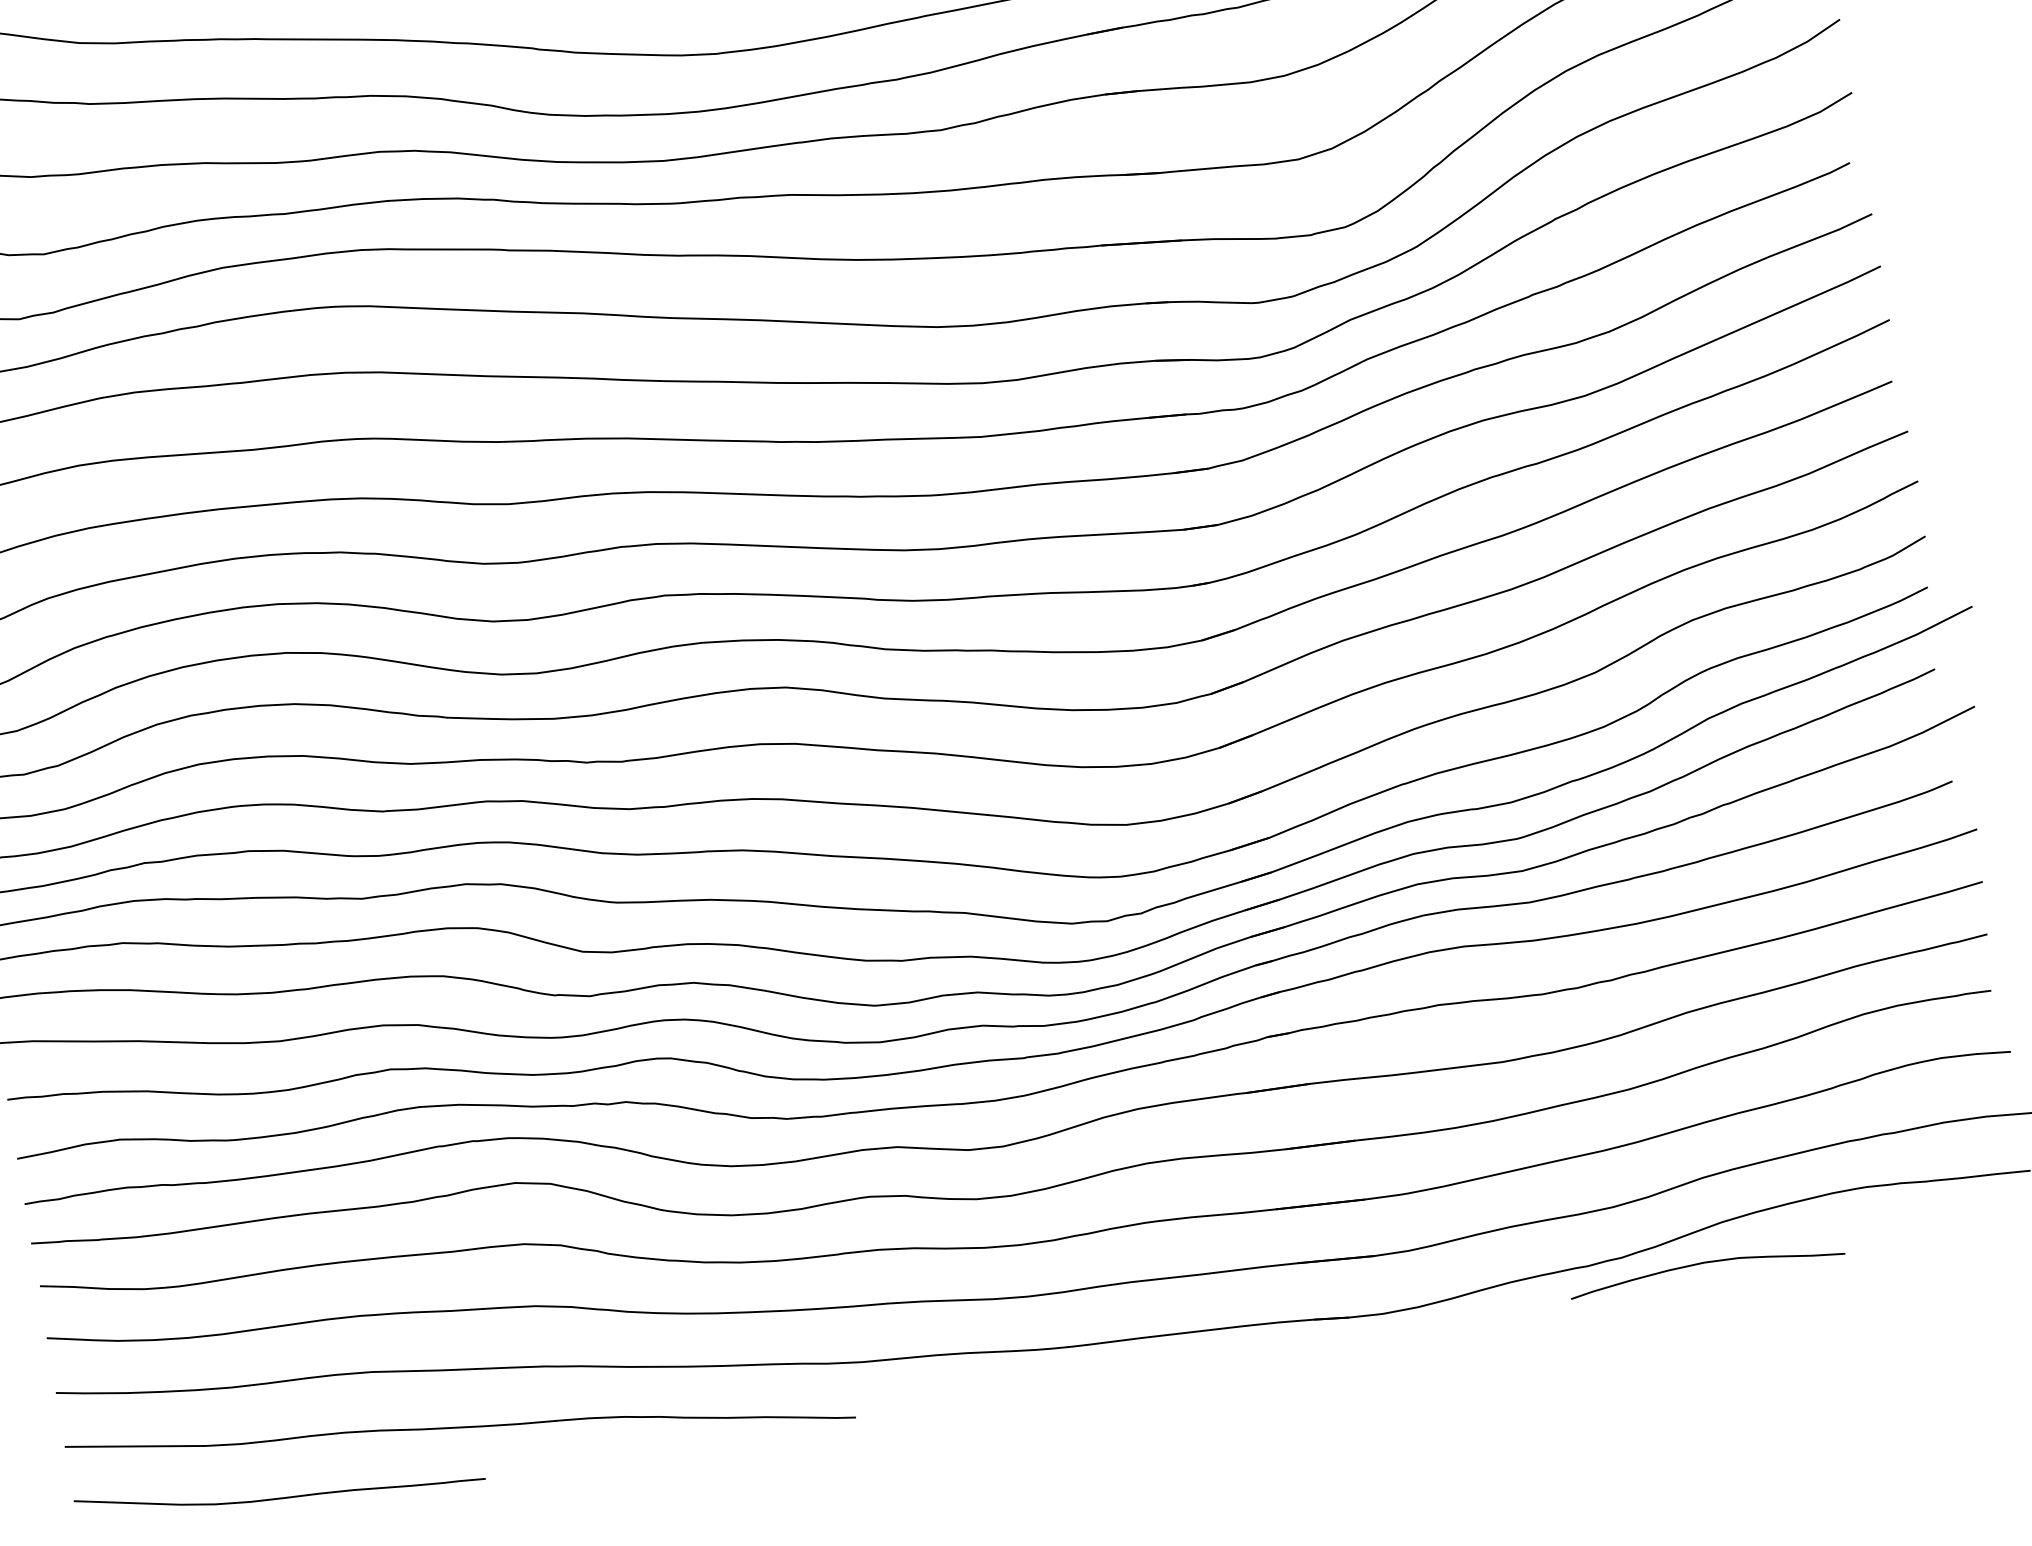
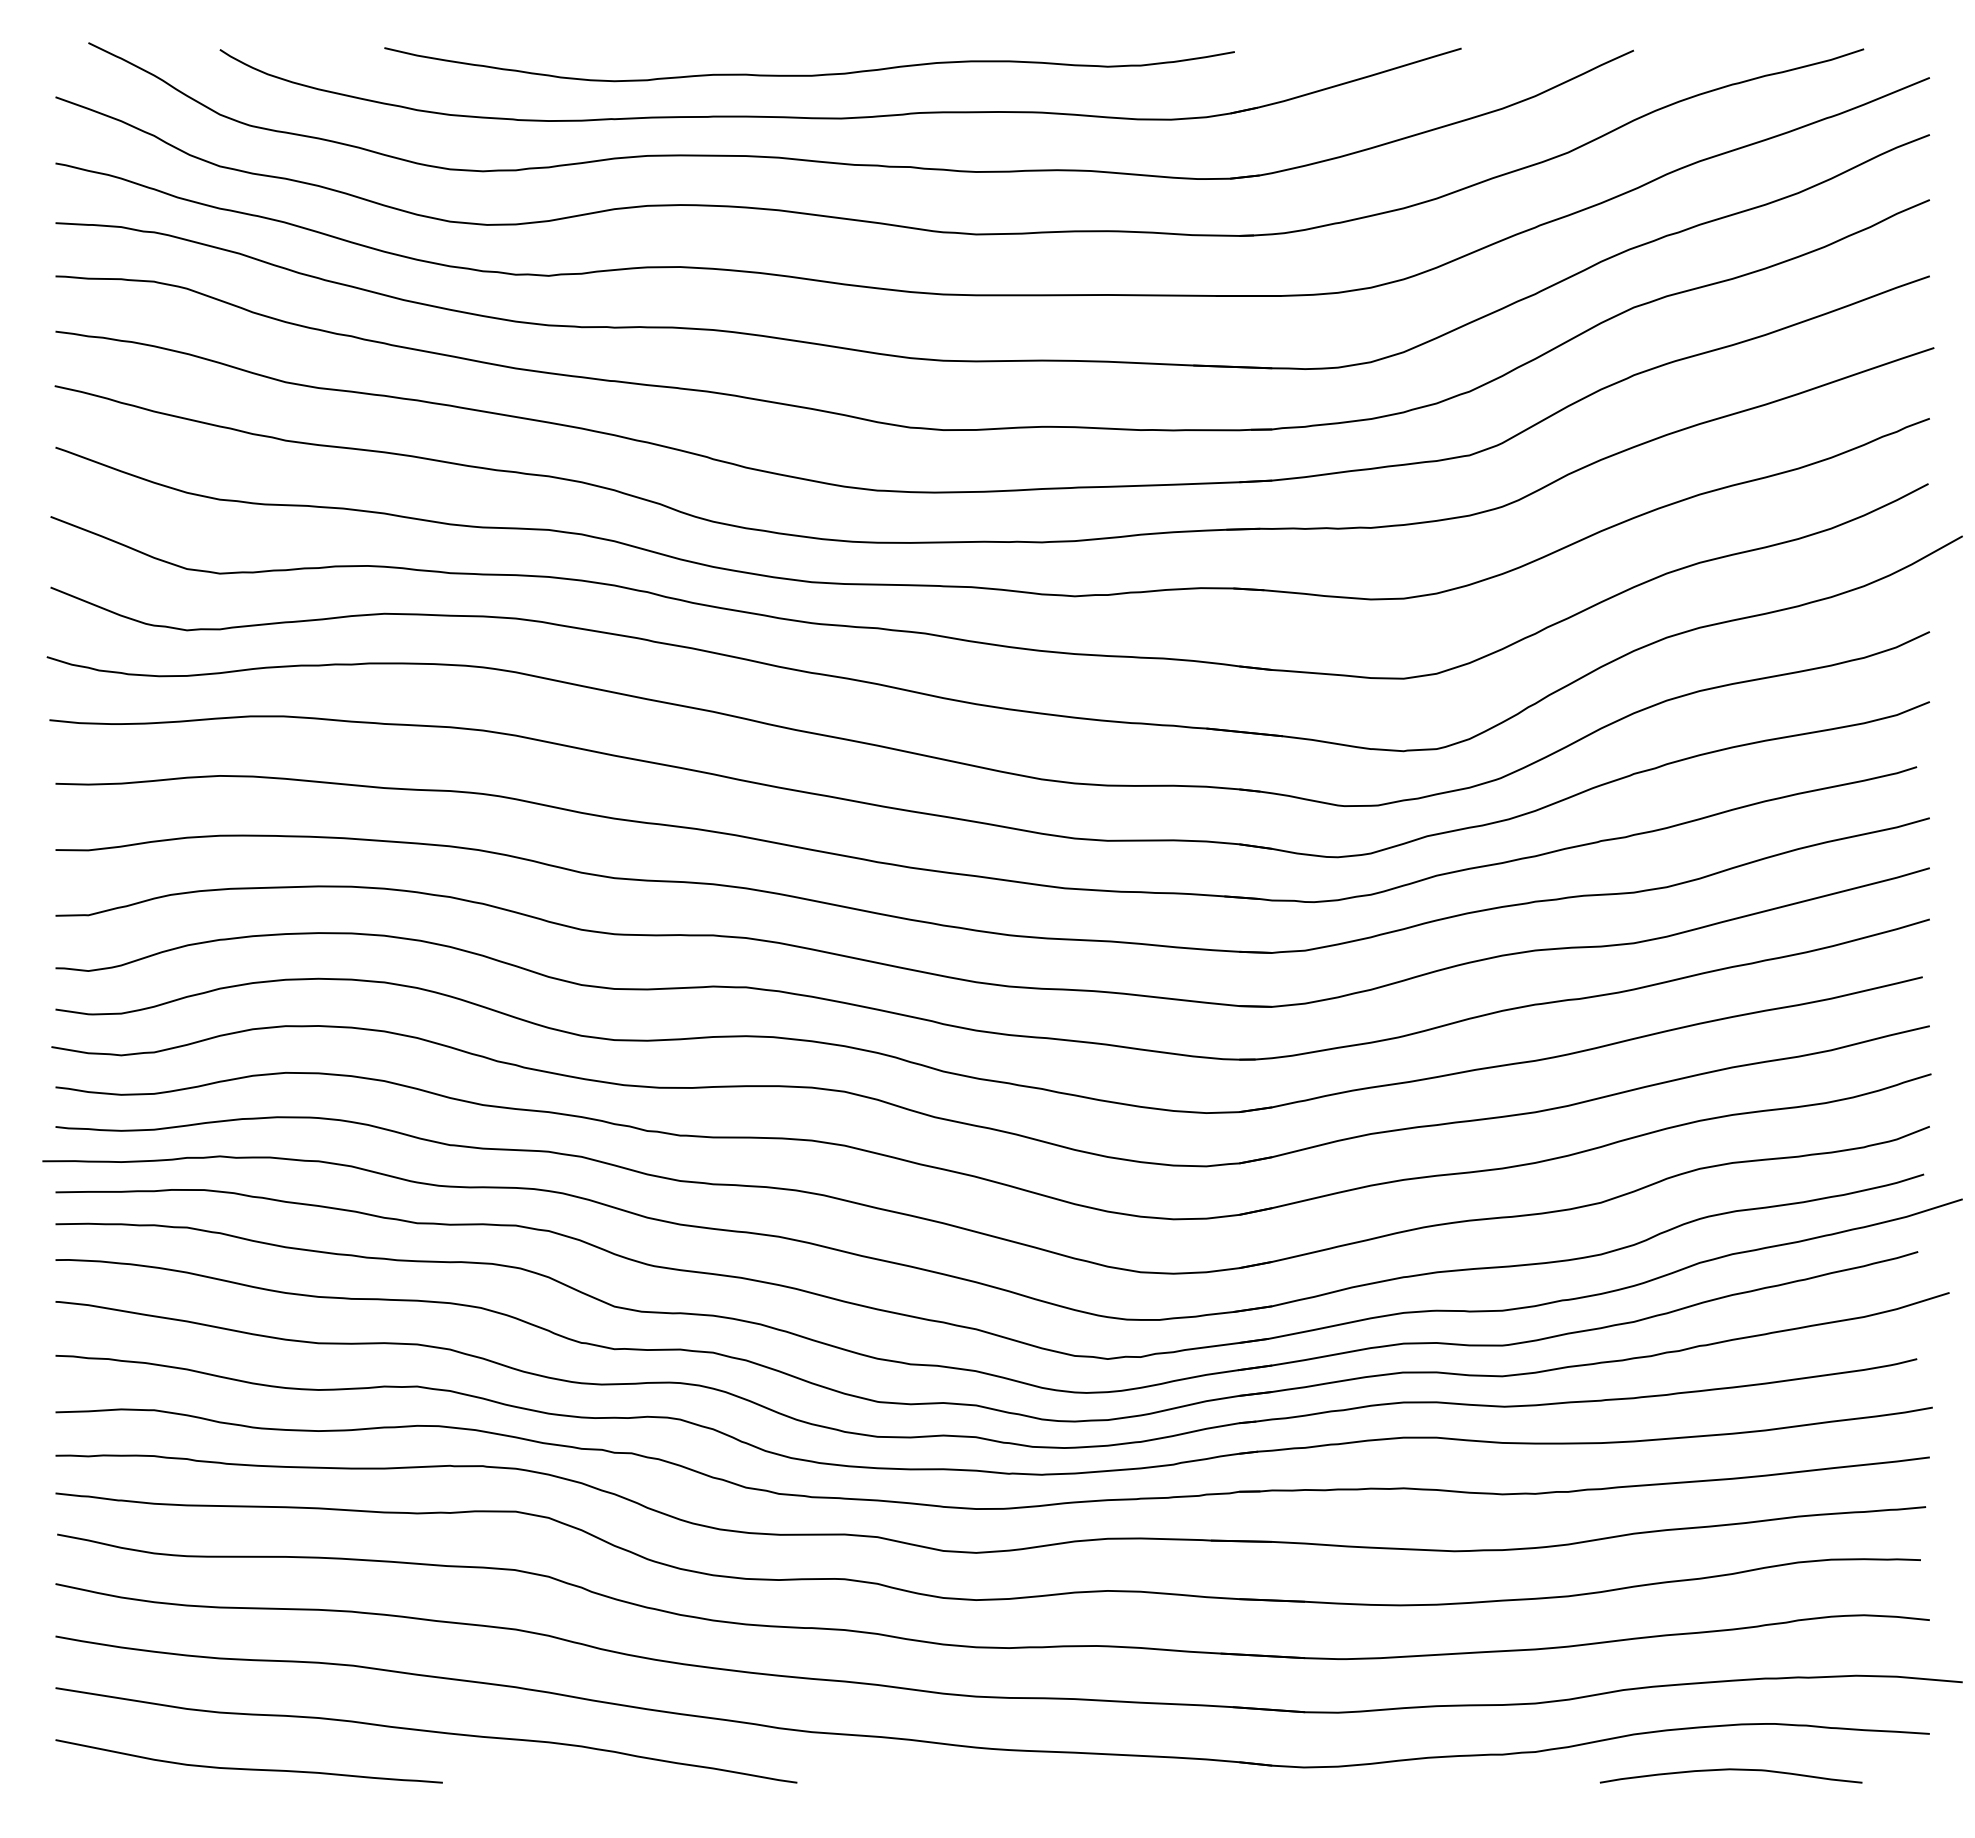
curve: (1705, 1263) -> (1730, 1770), moved

